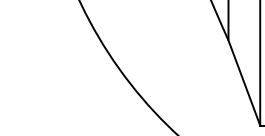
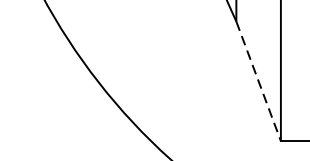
line: (244, 83) -> (258, 82), solid -> dashed

